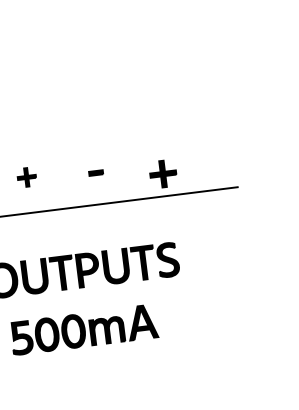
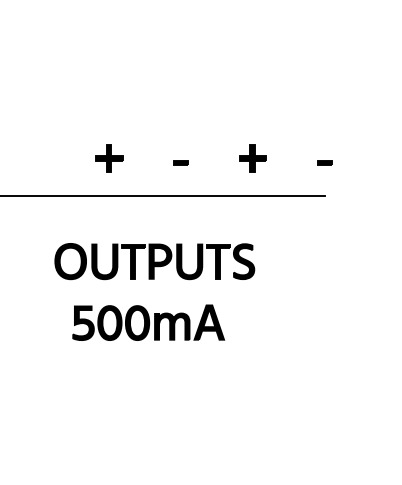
part: (233, 155) -> (324, 162), added
part: (162, 174) -> (252, 158), moved
part: (27, 177) -> (109, 158), size x1.43

